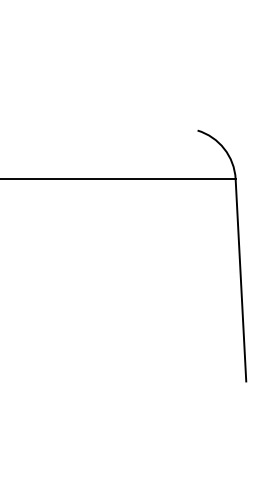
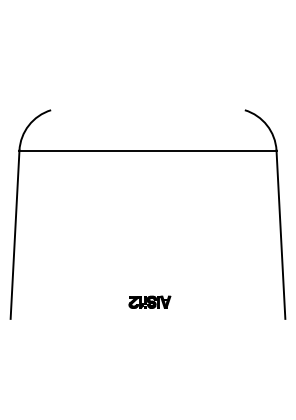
part: (82, 360) -> (149, 301), added

